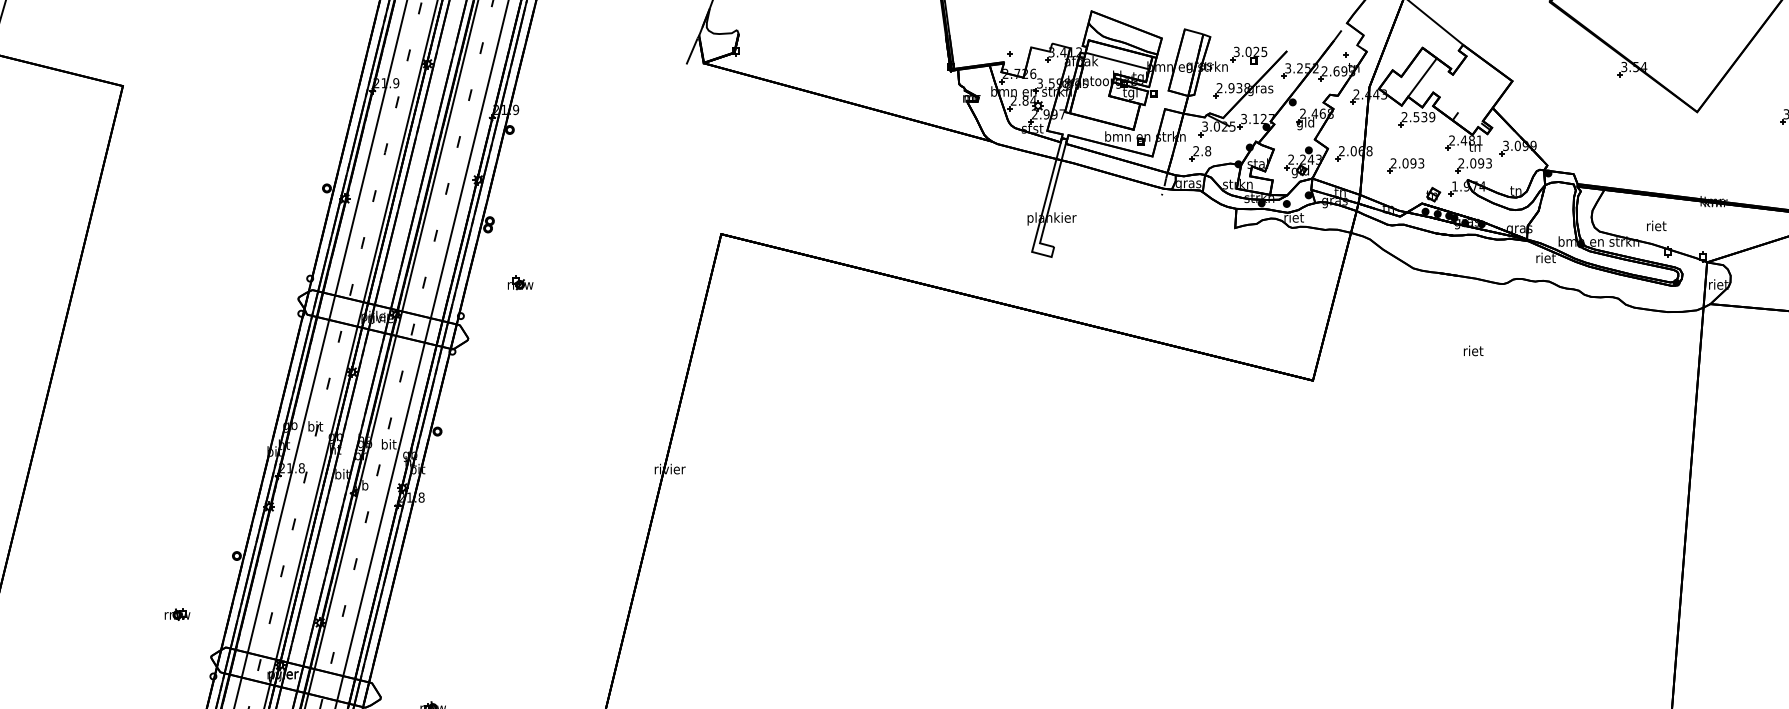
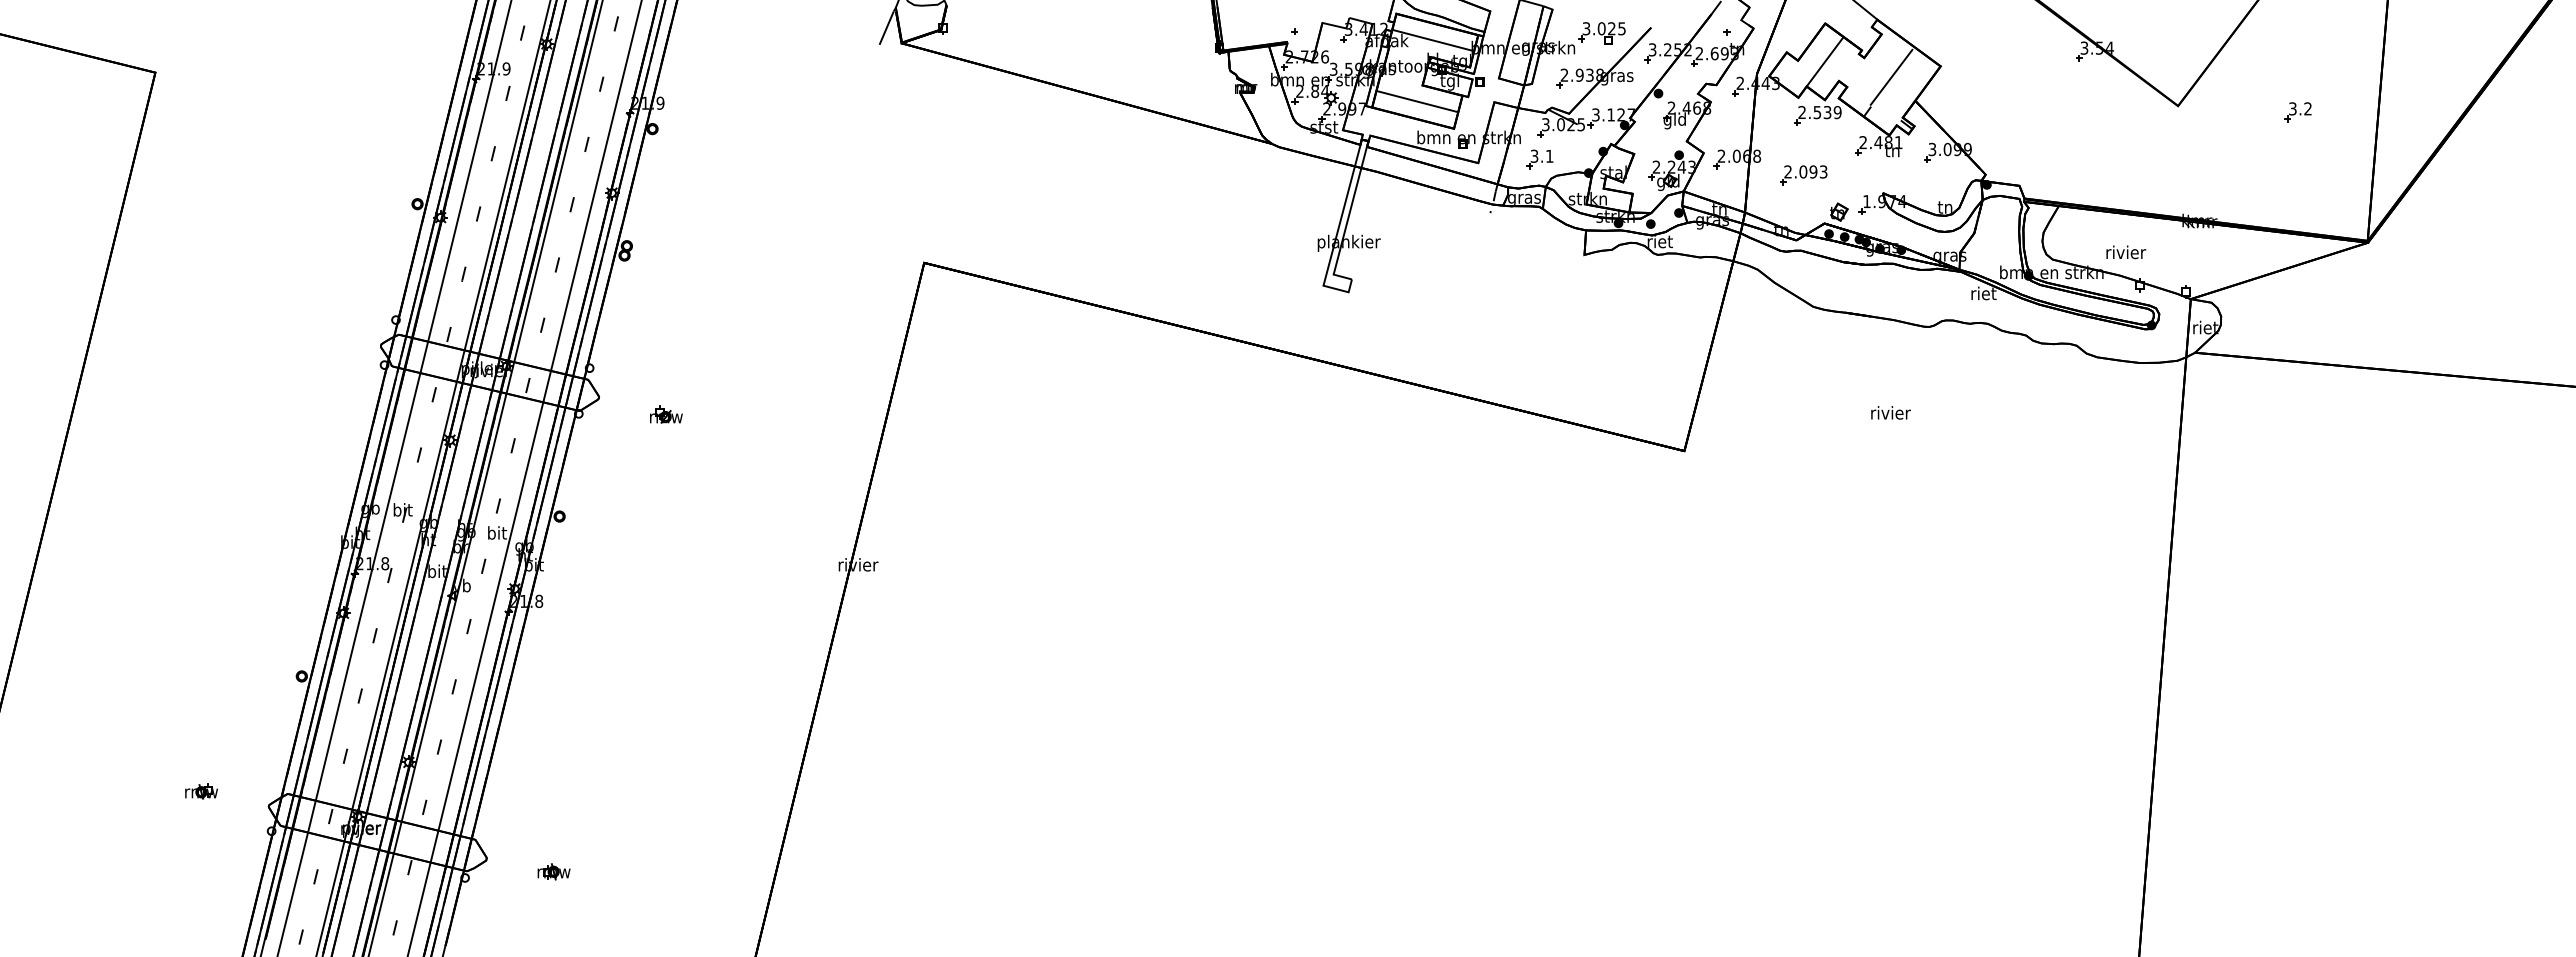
line: (1474, 89) -> (1891, 76), added
line: (1105, 108) -> (1417, 101), added
text: (1201, 150) -> (1541, 155), 2.8 -> 3.1
part: (1473, 166) -> (1890, 175), removed
text: (1657, 226) -> (2126, 252), riet -> rivier
part: (520, 282) -> (666, 414), moved
text: (1473, 350) -> (1890, 412), riet -> rivier
part: (177, 614) -> (201, 791), moved

